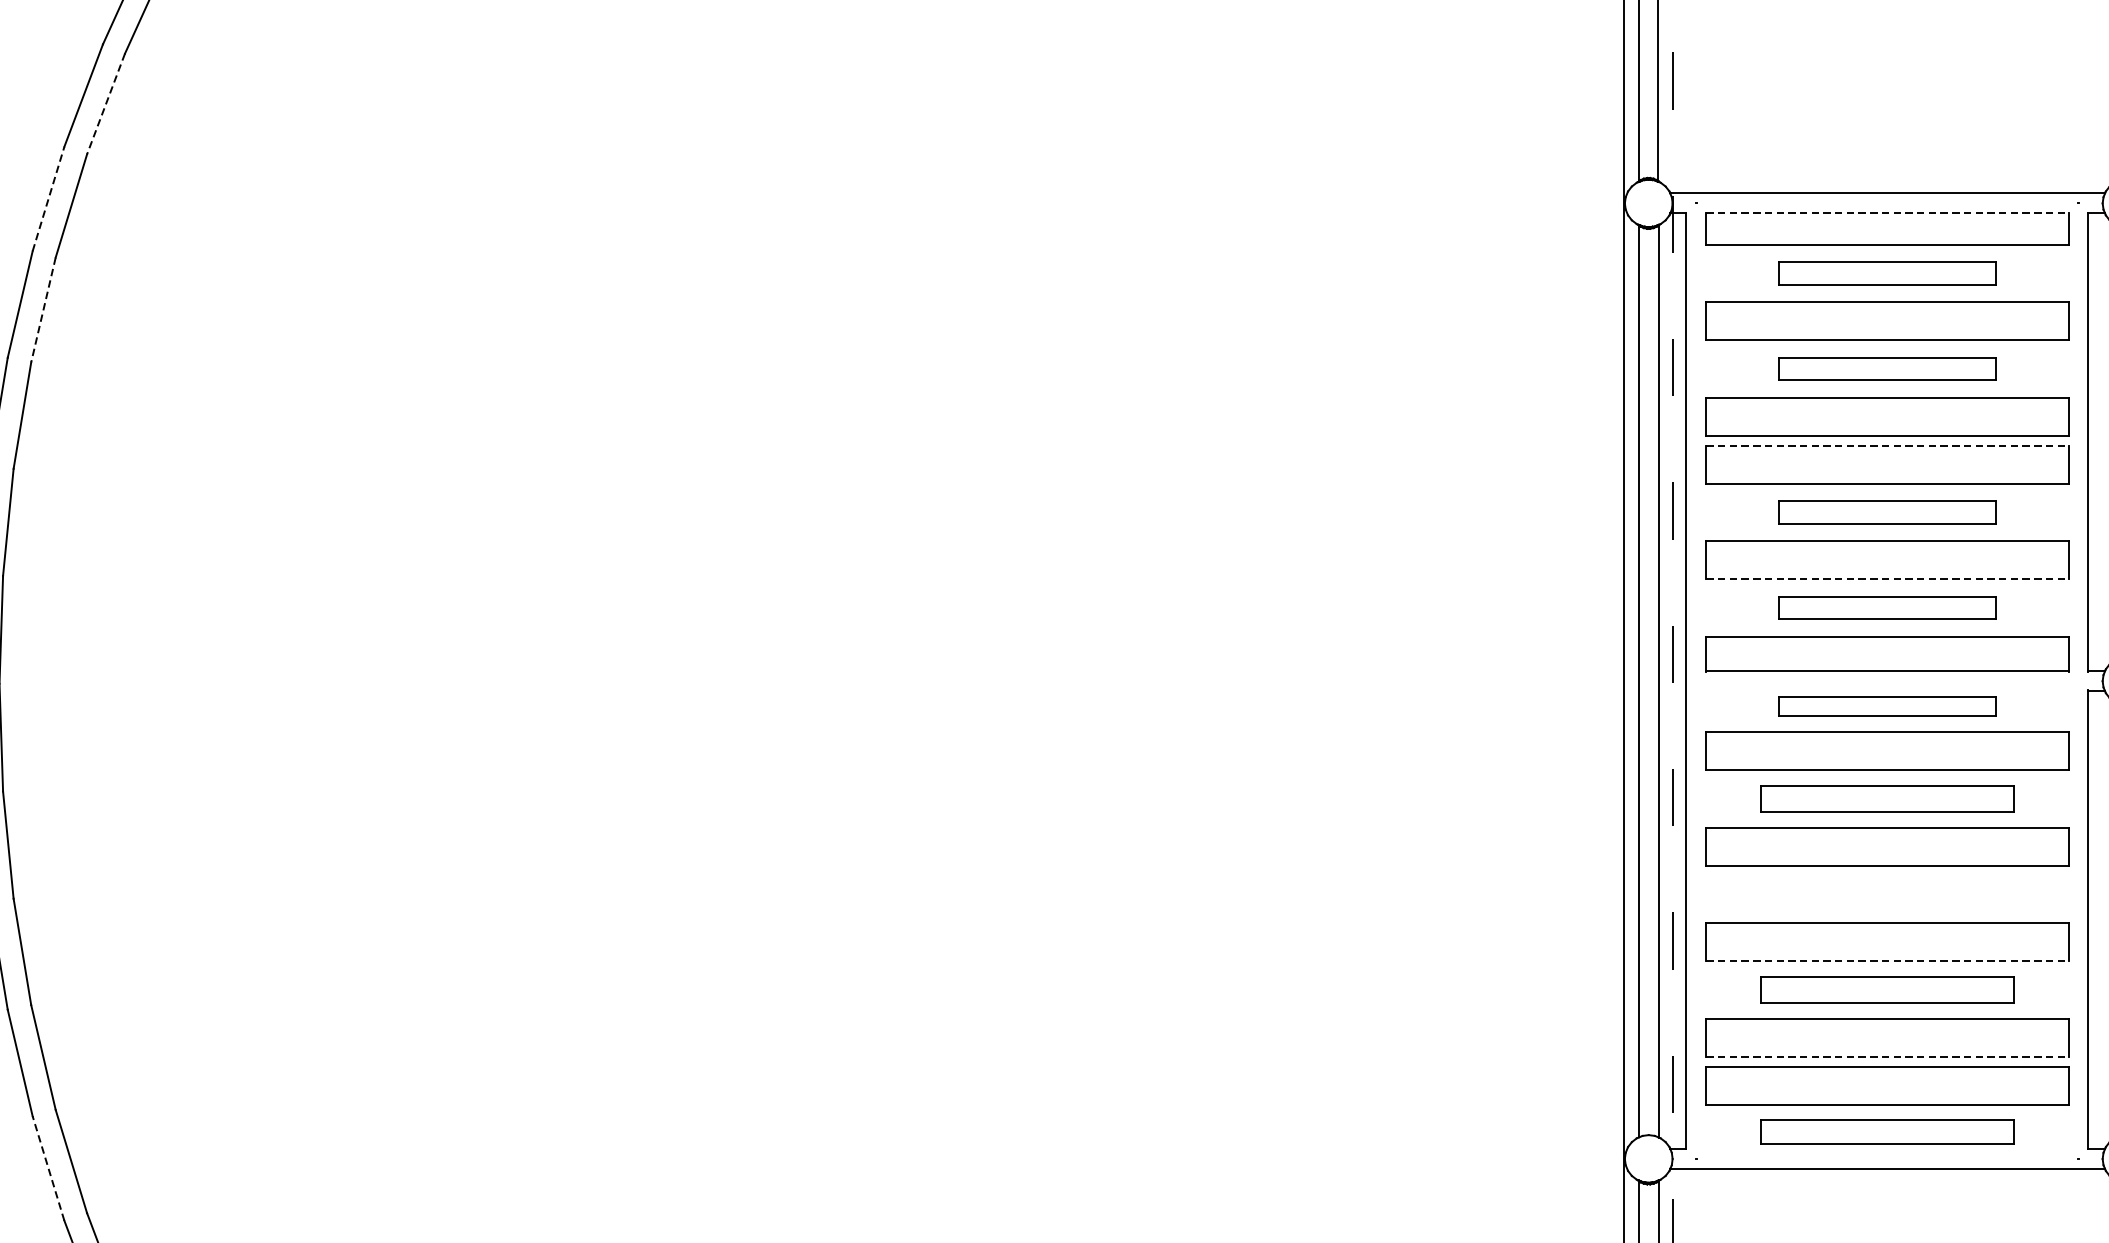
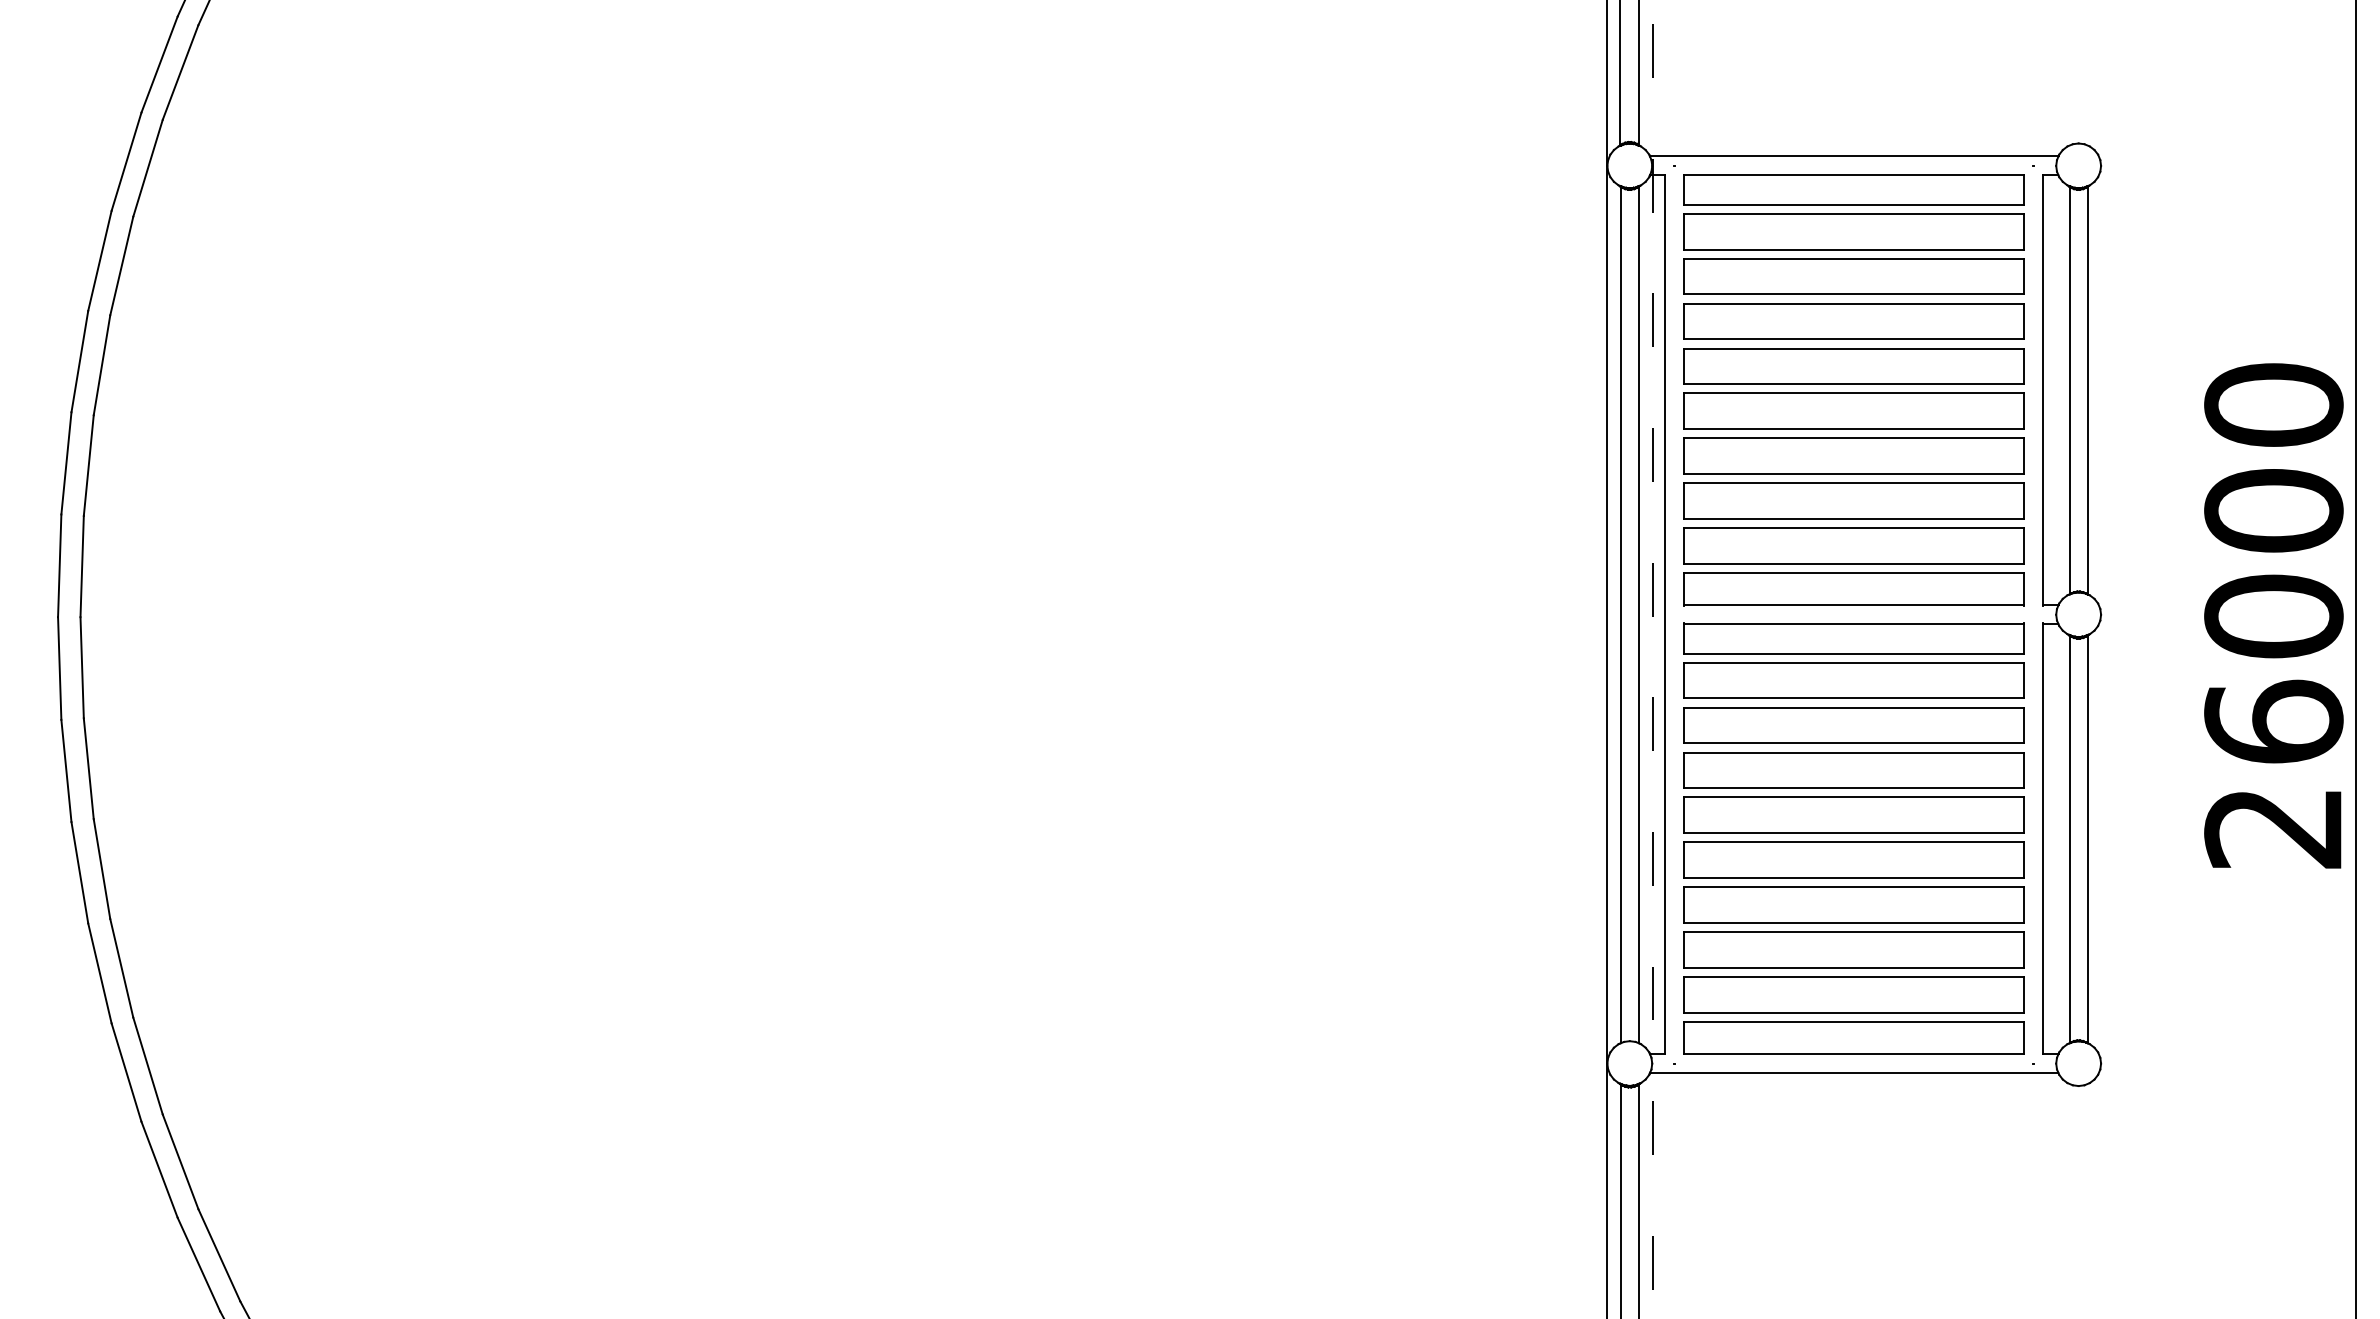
line: (105, 103) -> (180, 72), dashed -> solid
line: (48, 198) -> (126, 161), dashed -> solid
line: (1887, 213) -> (1854, 175), dashed -> solid
part: (1886, 273) -> (1853, 231), size x1.67
line: (43, 310) -> (121, 266), dashed -> solid
part: (1886, 369) -> (1853, 321), size x1.67
line: (1887, 445) -> (1854, 393), dashed -> solid
part: (1886, 511) -> (1853, 455), size x1.67
line: (1887, 578) -> (1854, 518), dashed -> solid
part: (1886, 607) -> (1853, 545), size x1.67
part: (1886, 706) -> (1853, 638), size x1.67
part: (1886, 799) -> (1853, 725), size x1.43
part: (1886, 893) -> (1853, 814), added
line: (1887, 960) -> (1854, 877), dashed -> solid
part: (1886, 989) -> (1853, 904), size x1.43
line: (1887, 1056) -> (1854, 967), dashed -> solid
part: (1886, 1131) -> (1853, 1037), size x1.43
line: (48, 1168) -> (126, 1072), dashed -> solid

